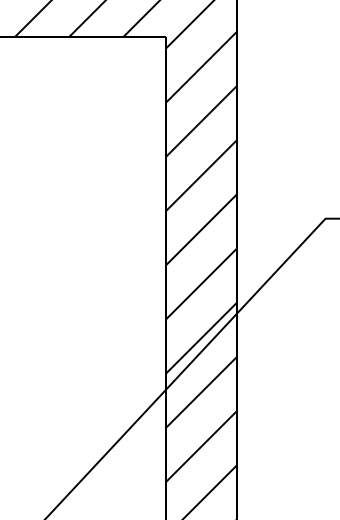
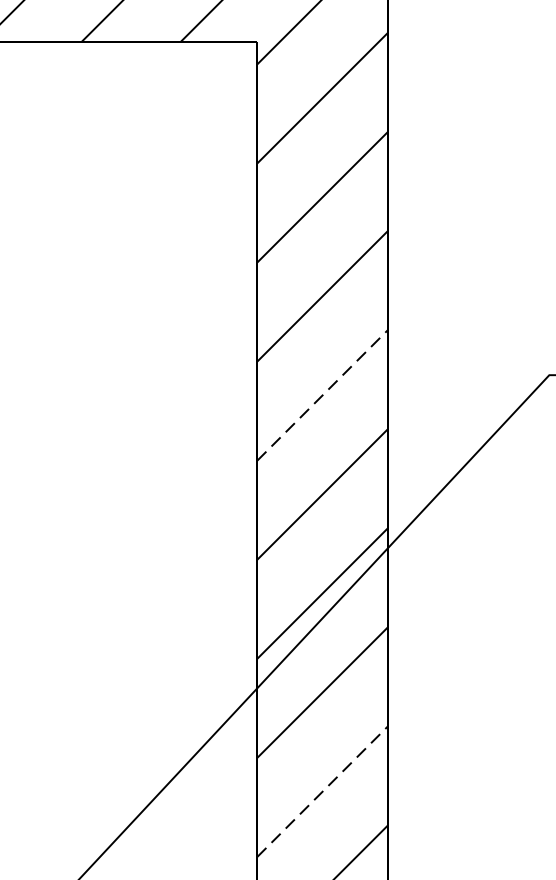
line: (201, 229) -> (322, 394), solid -> dashed
line: (201, 446) -> (322, 791), solid -> dashed

